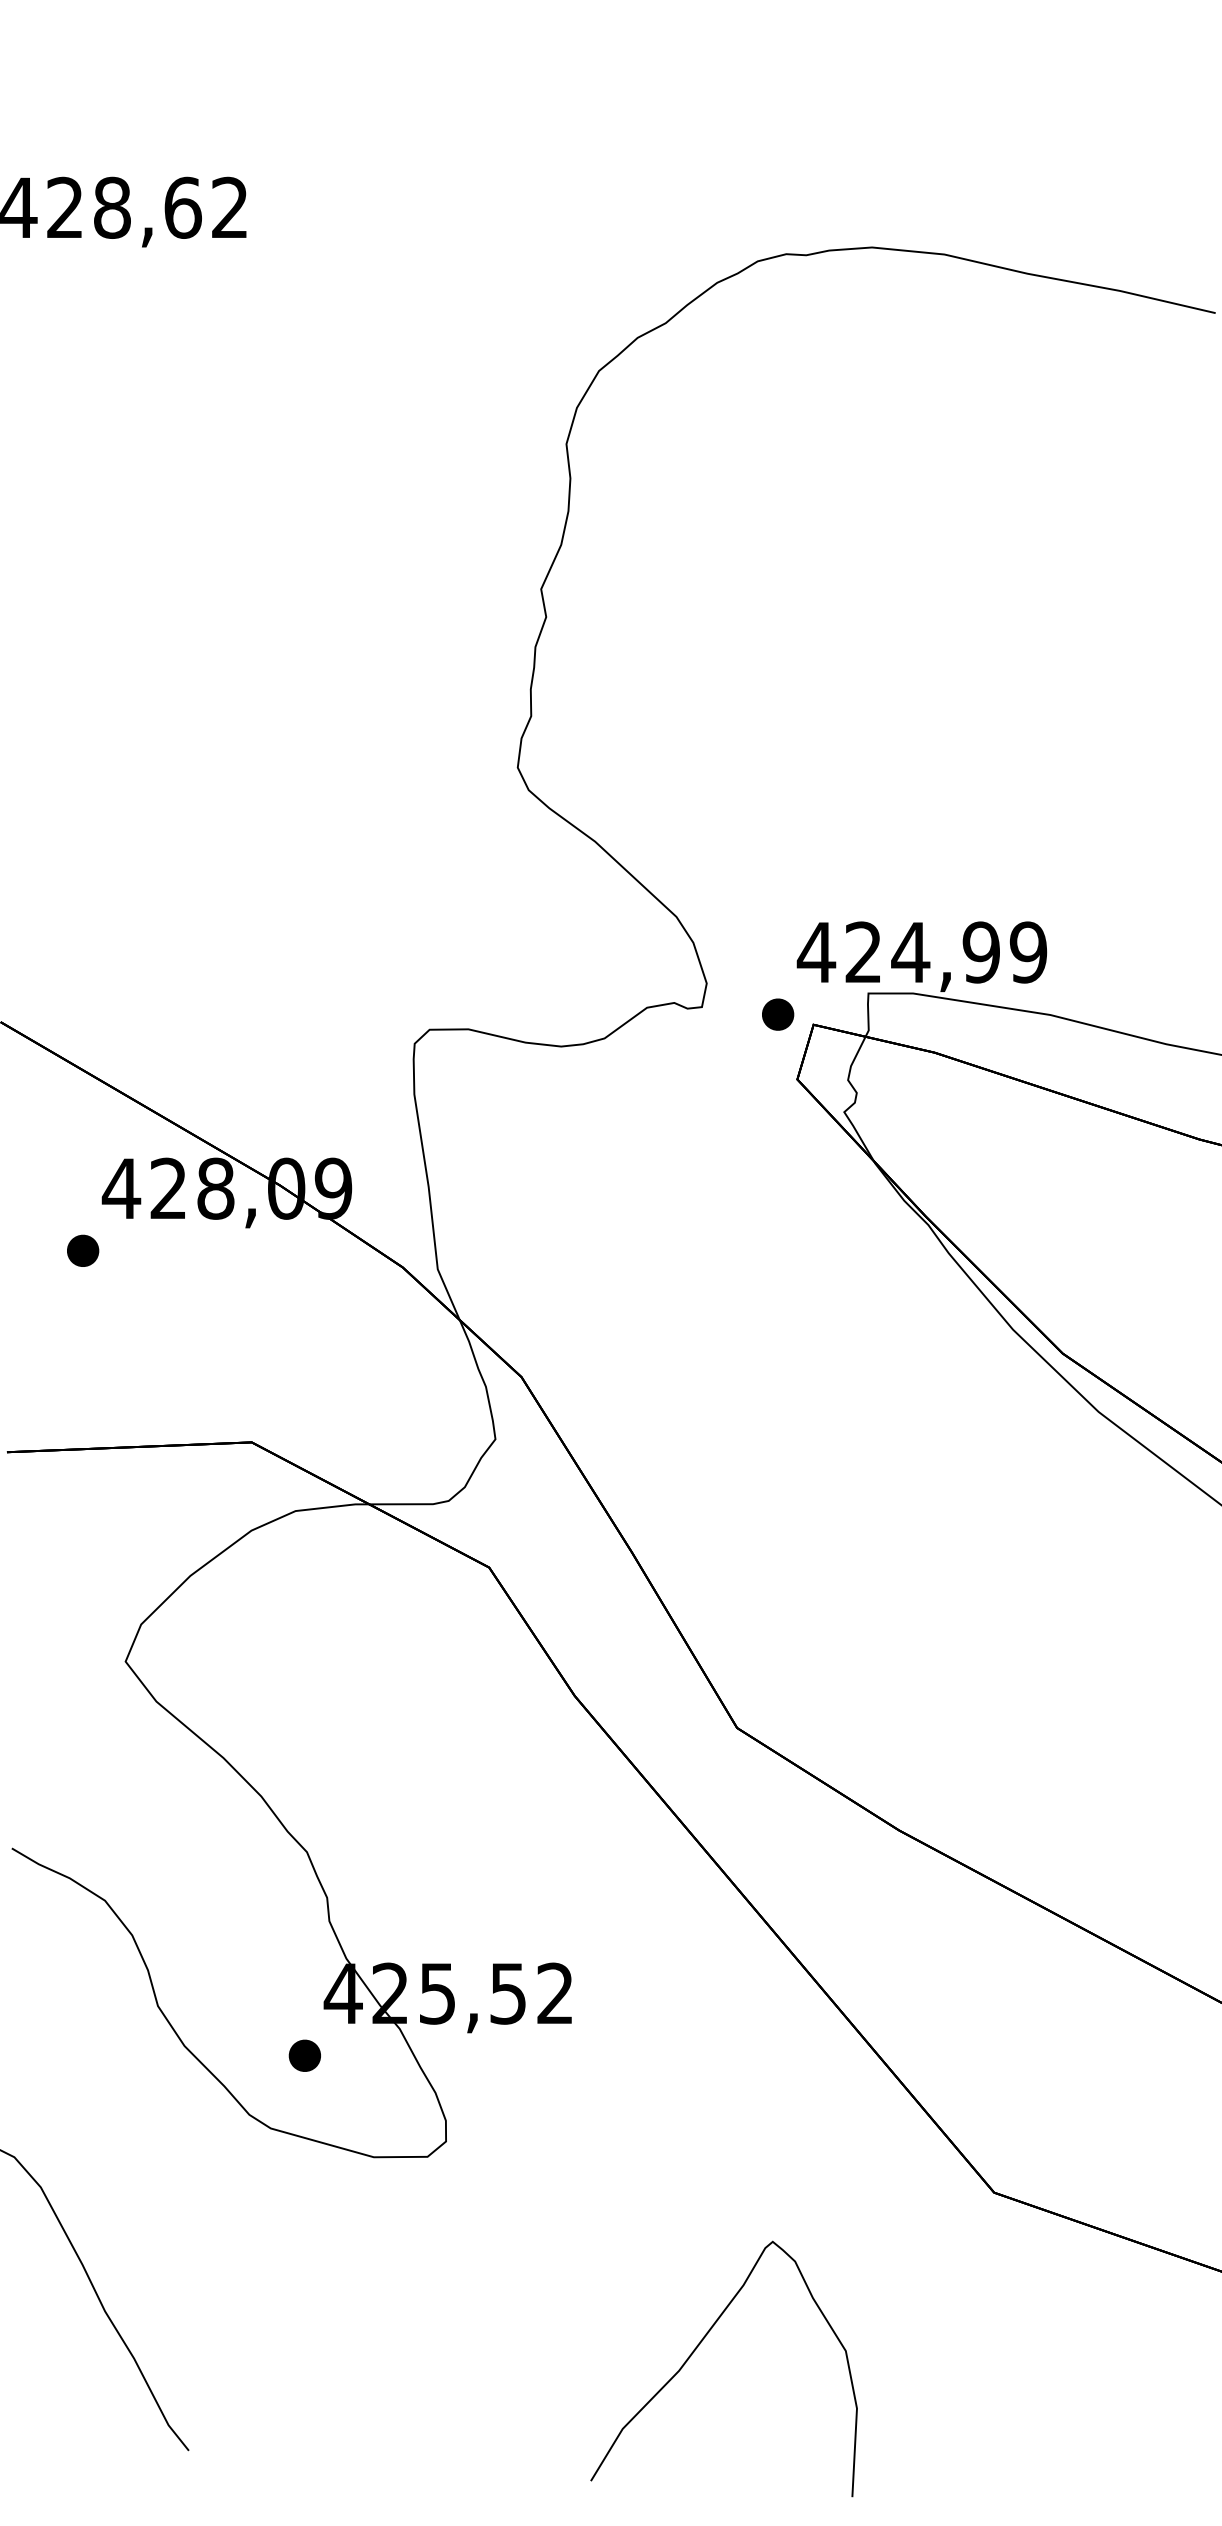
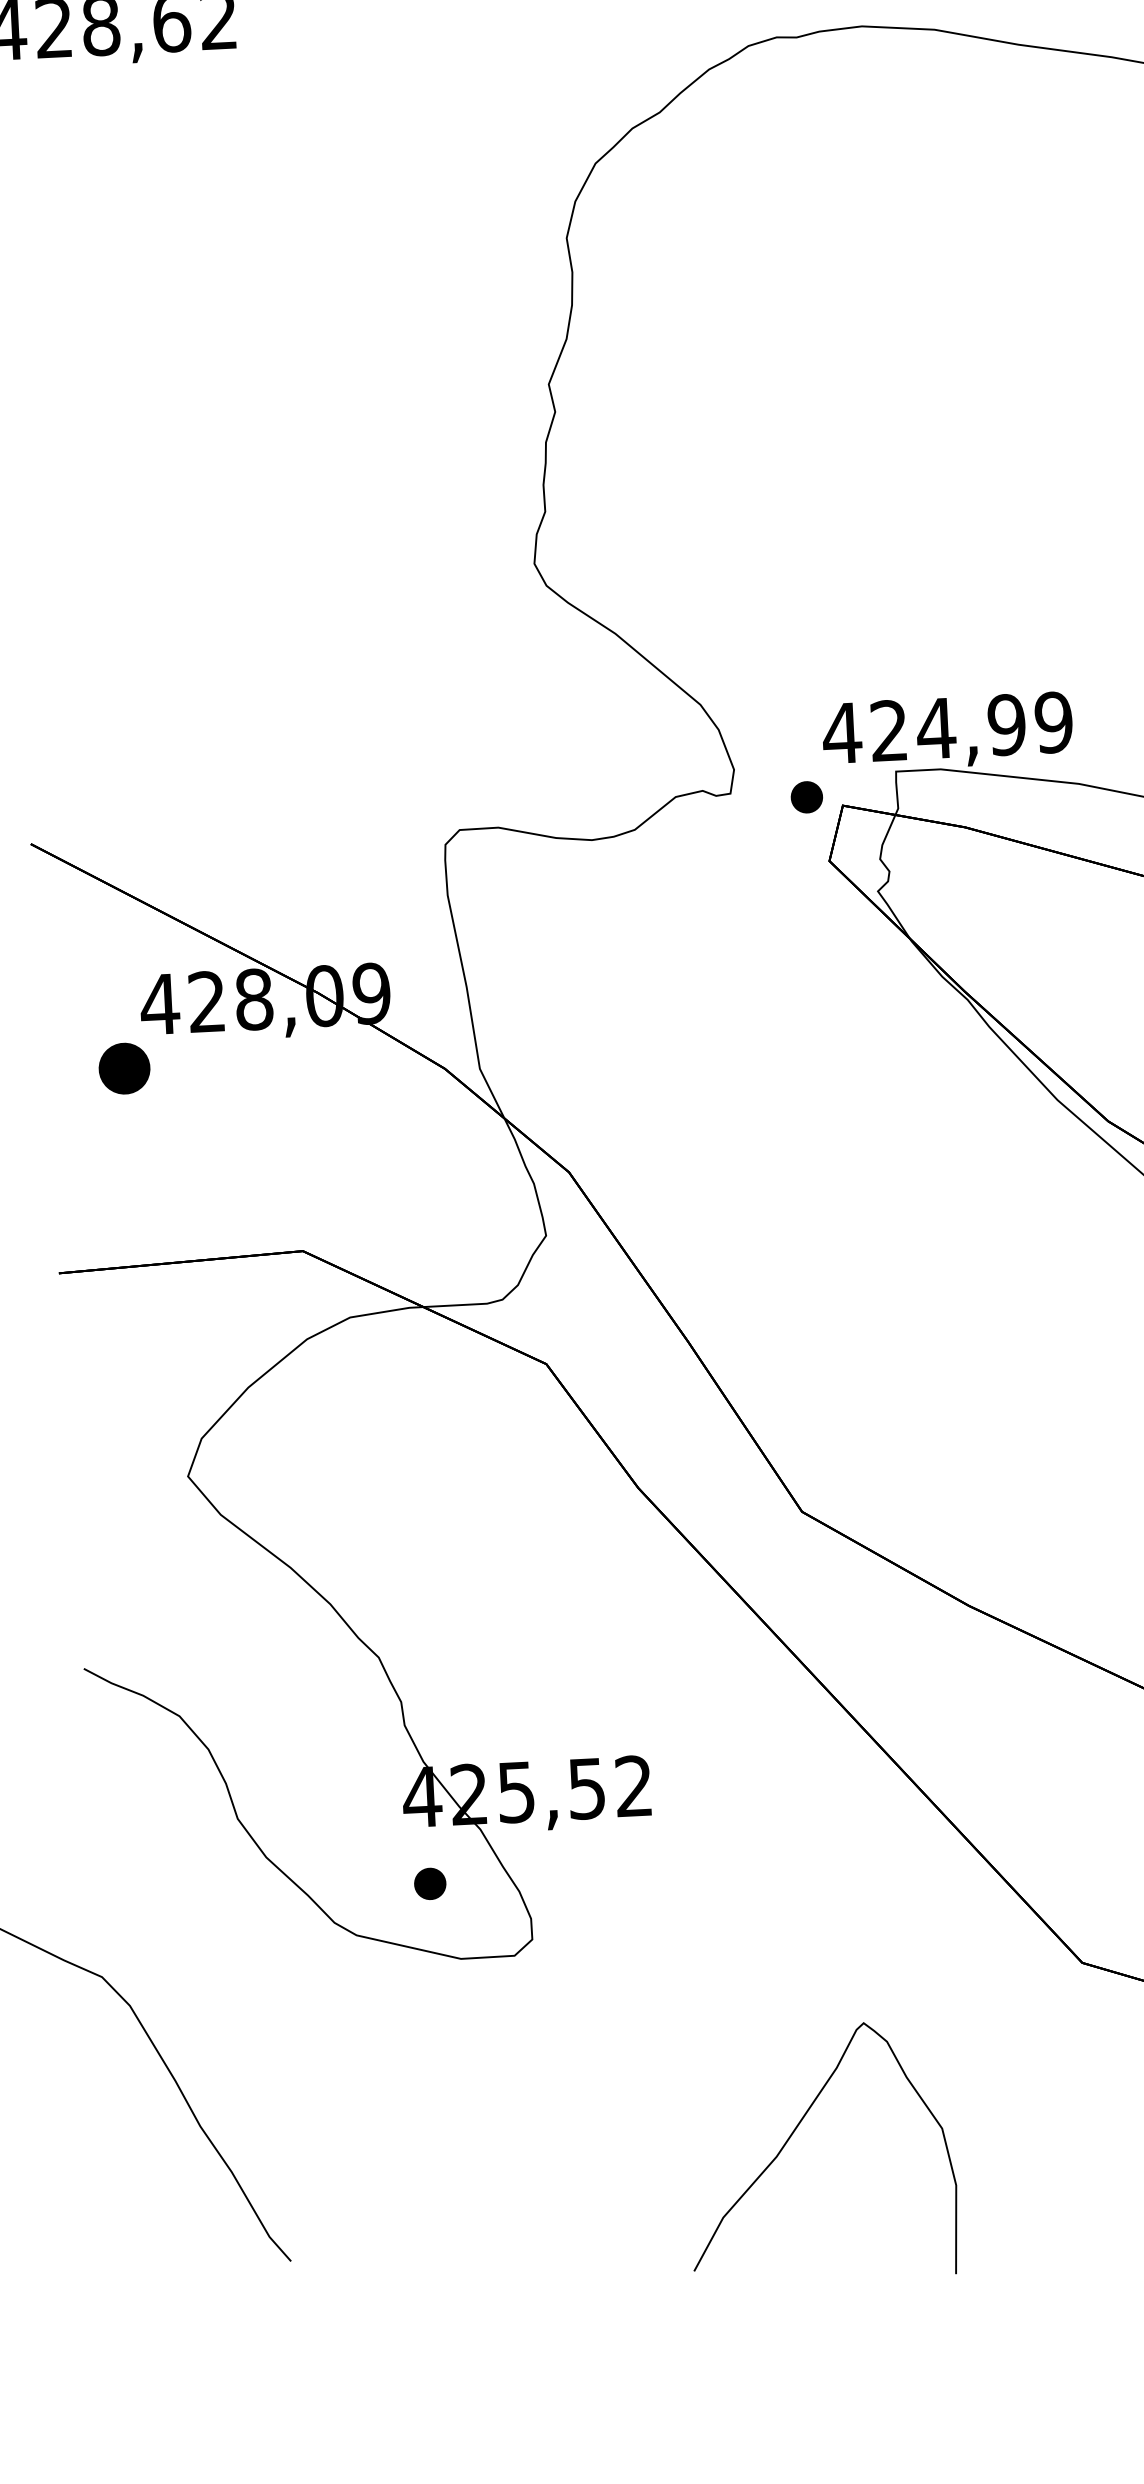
part: (83, 1250) -> (125, 1068), size x1.6
part: (304, 2055) -> (429, 1883), moved

